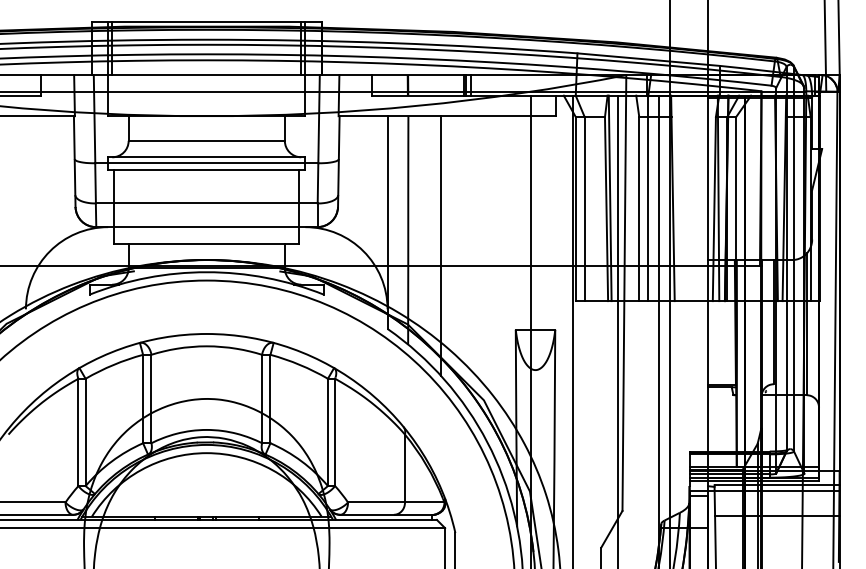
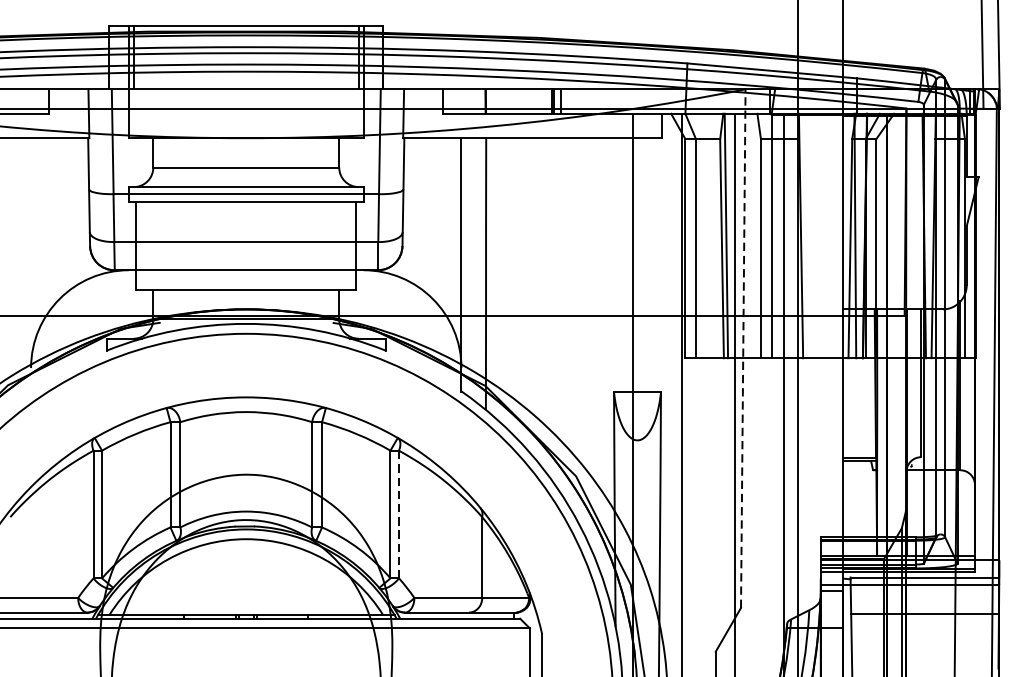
line: (441, 246) -> (525, 293), removed
line: (624, 293) -> (743, 349), solid -> dashed
line: (335, 432) -> (399, 514), solid -> dashed

